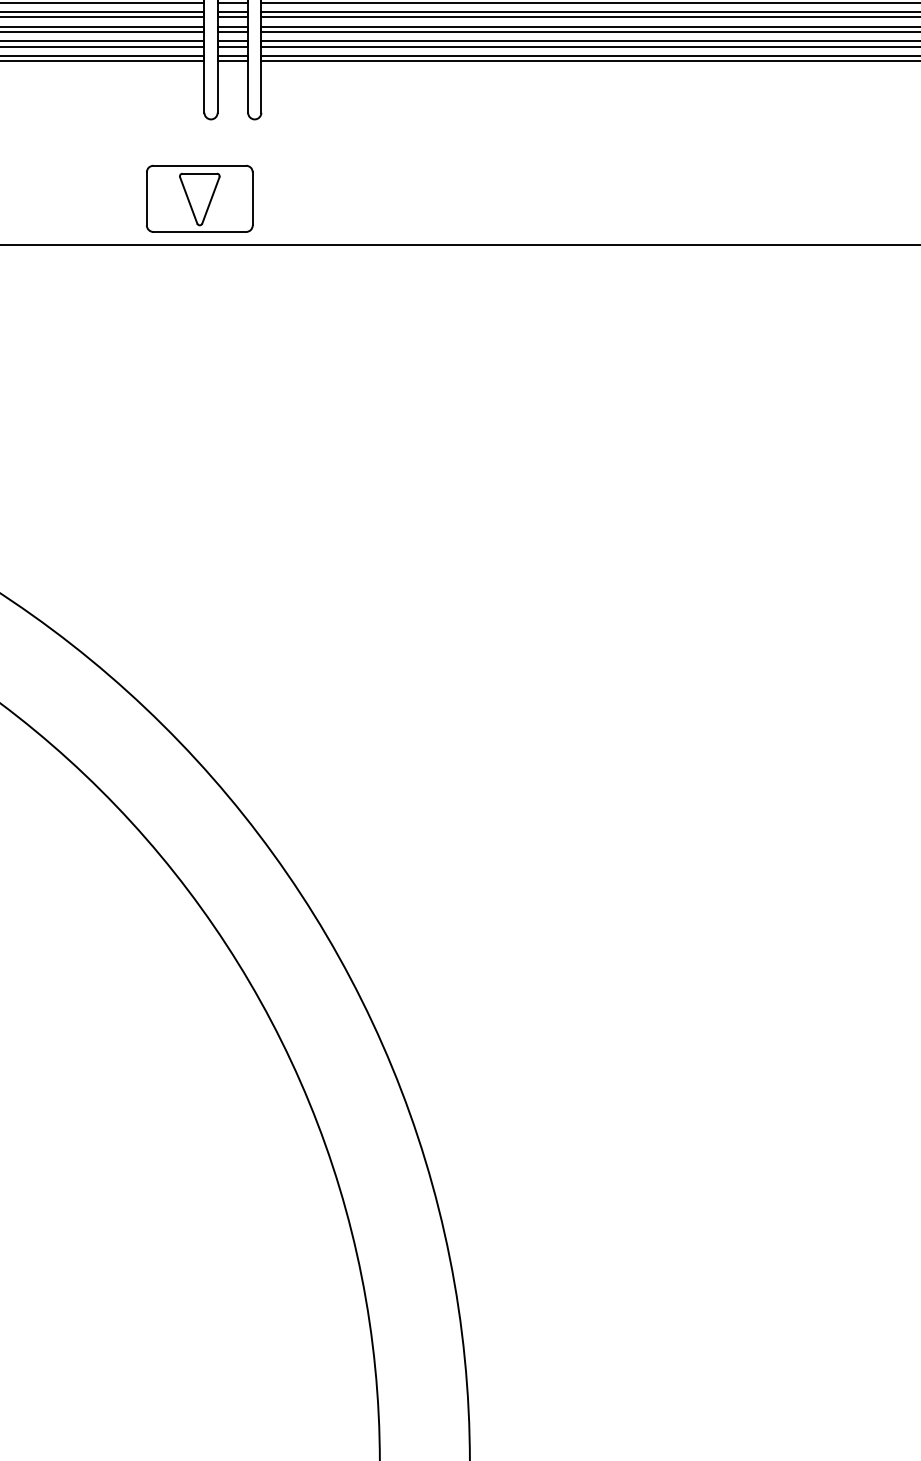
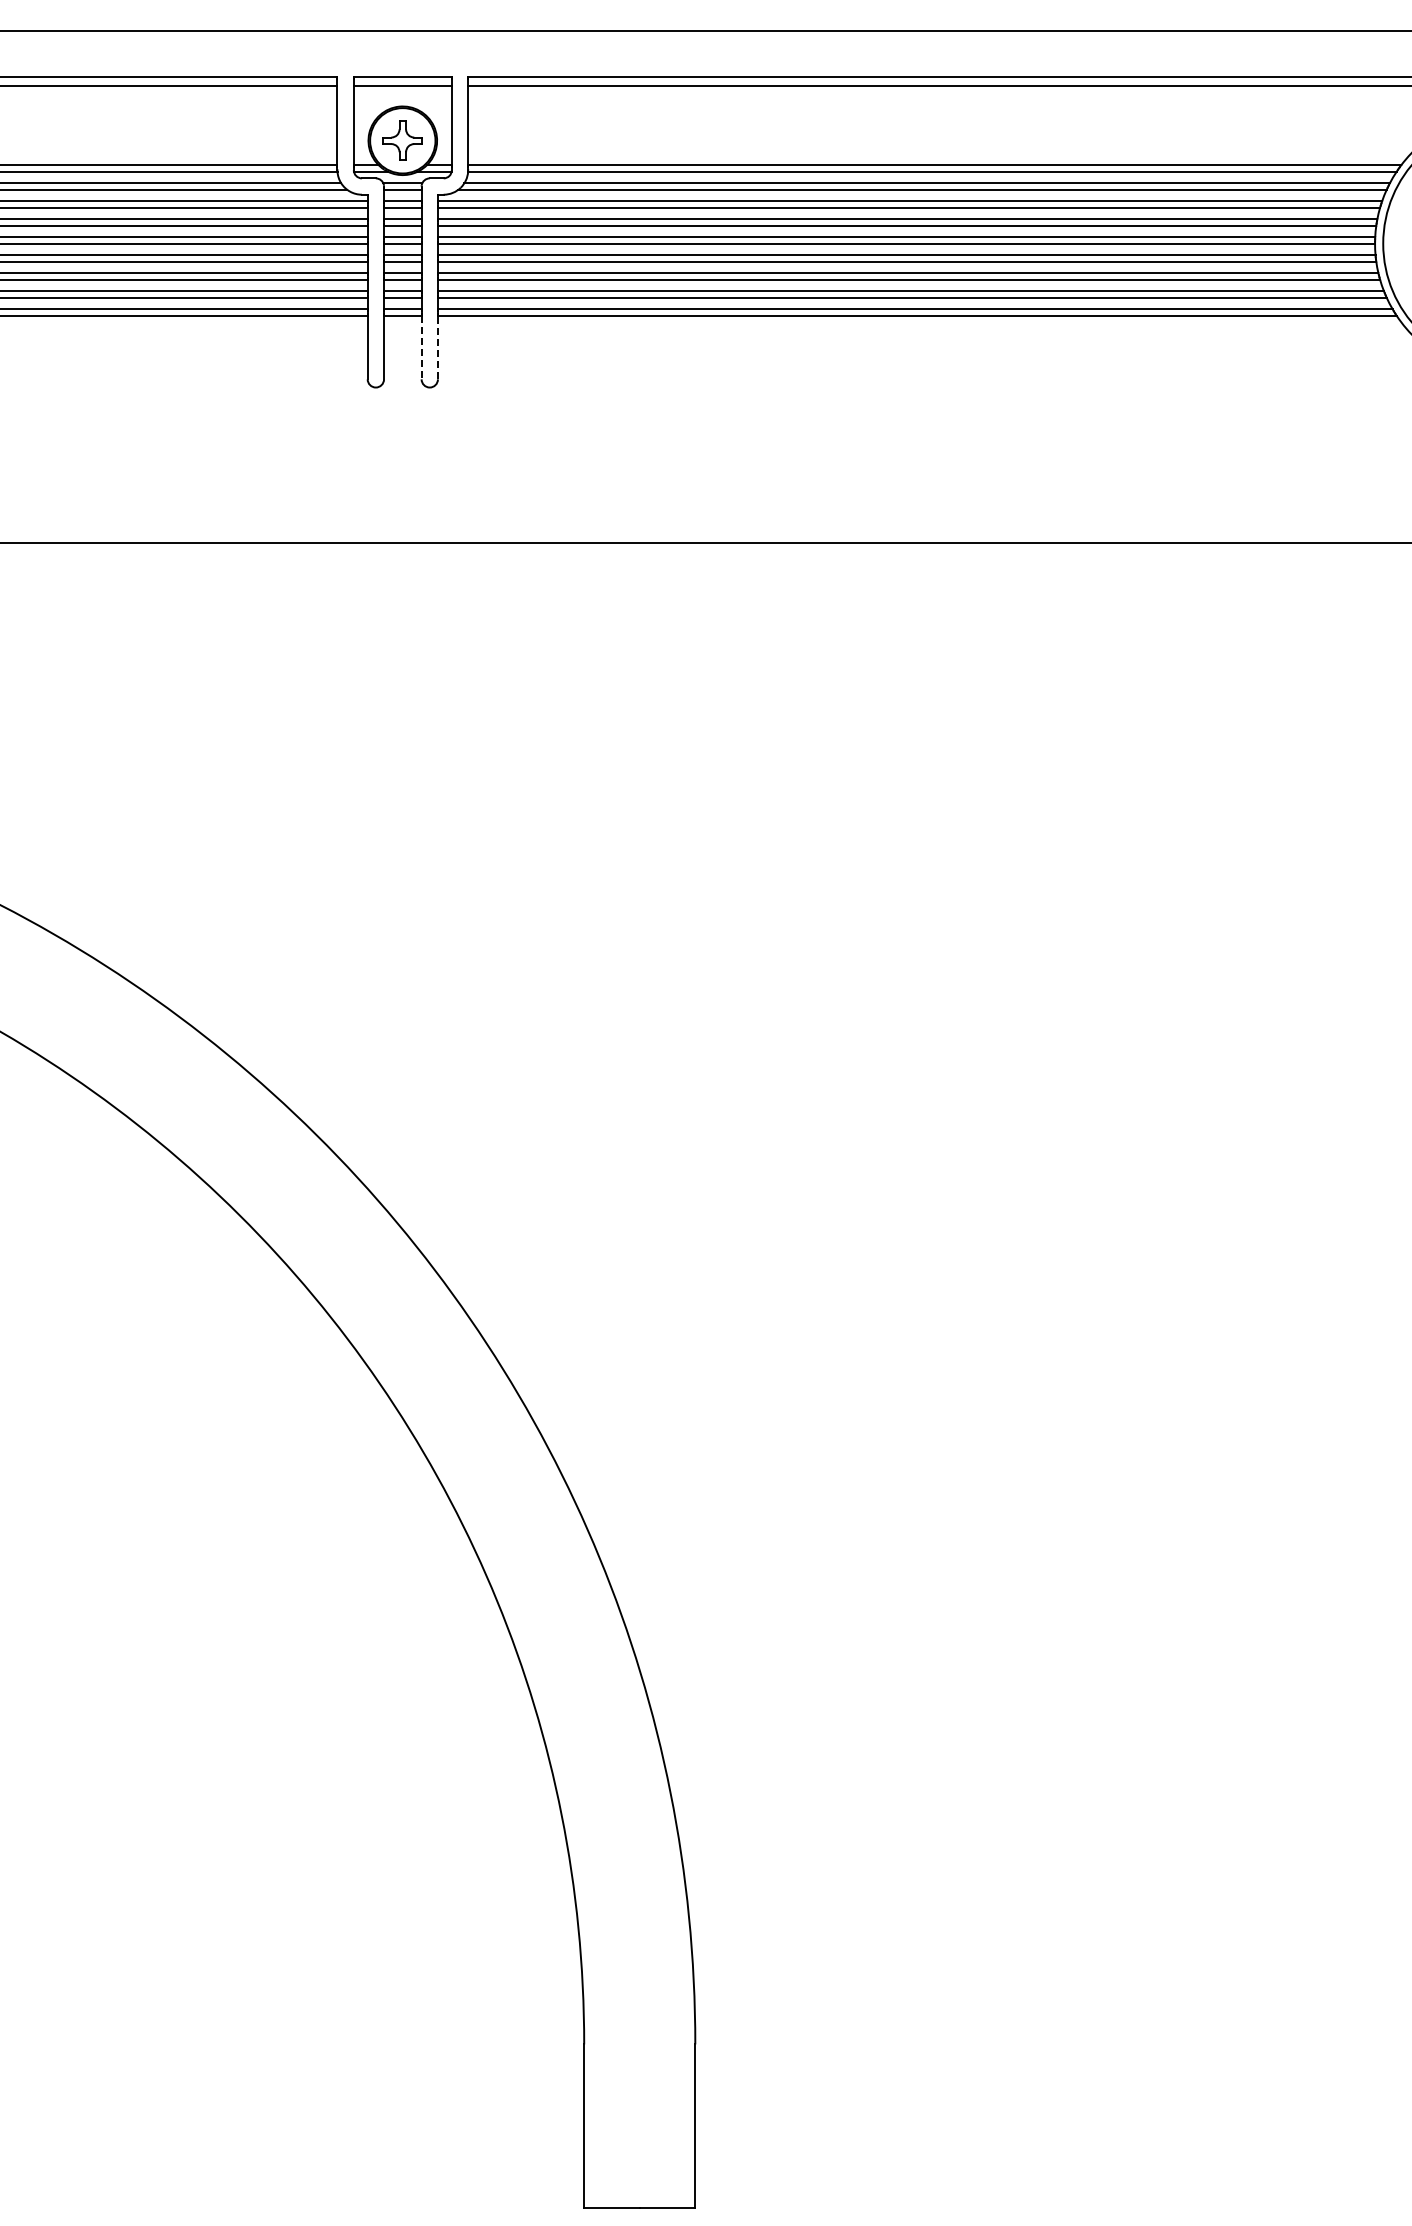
line: (248, 86) -> (421, 347), solid -> dashed
line: (261, 86) -> (437, 347), solid -> dashed
part: (199, 198) -> (361, 485), removed

